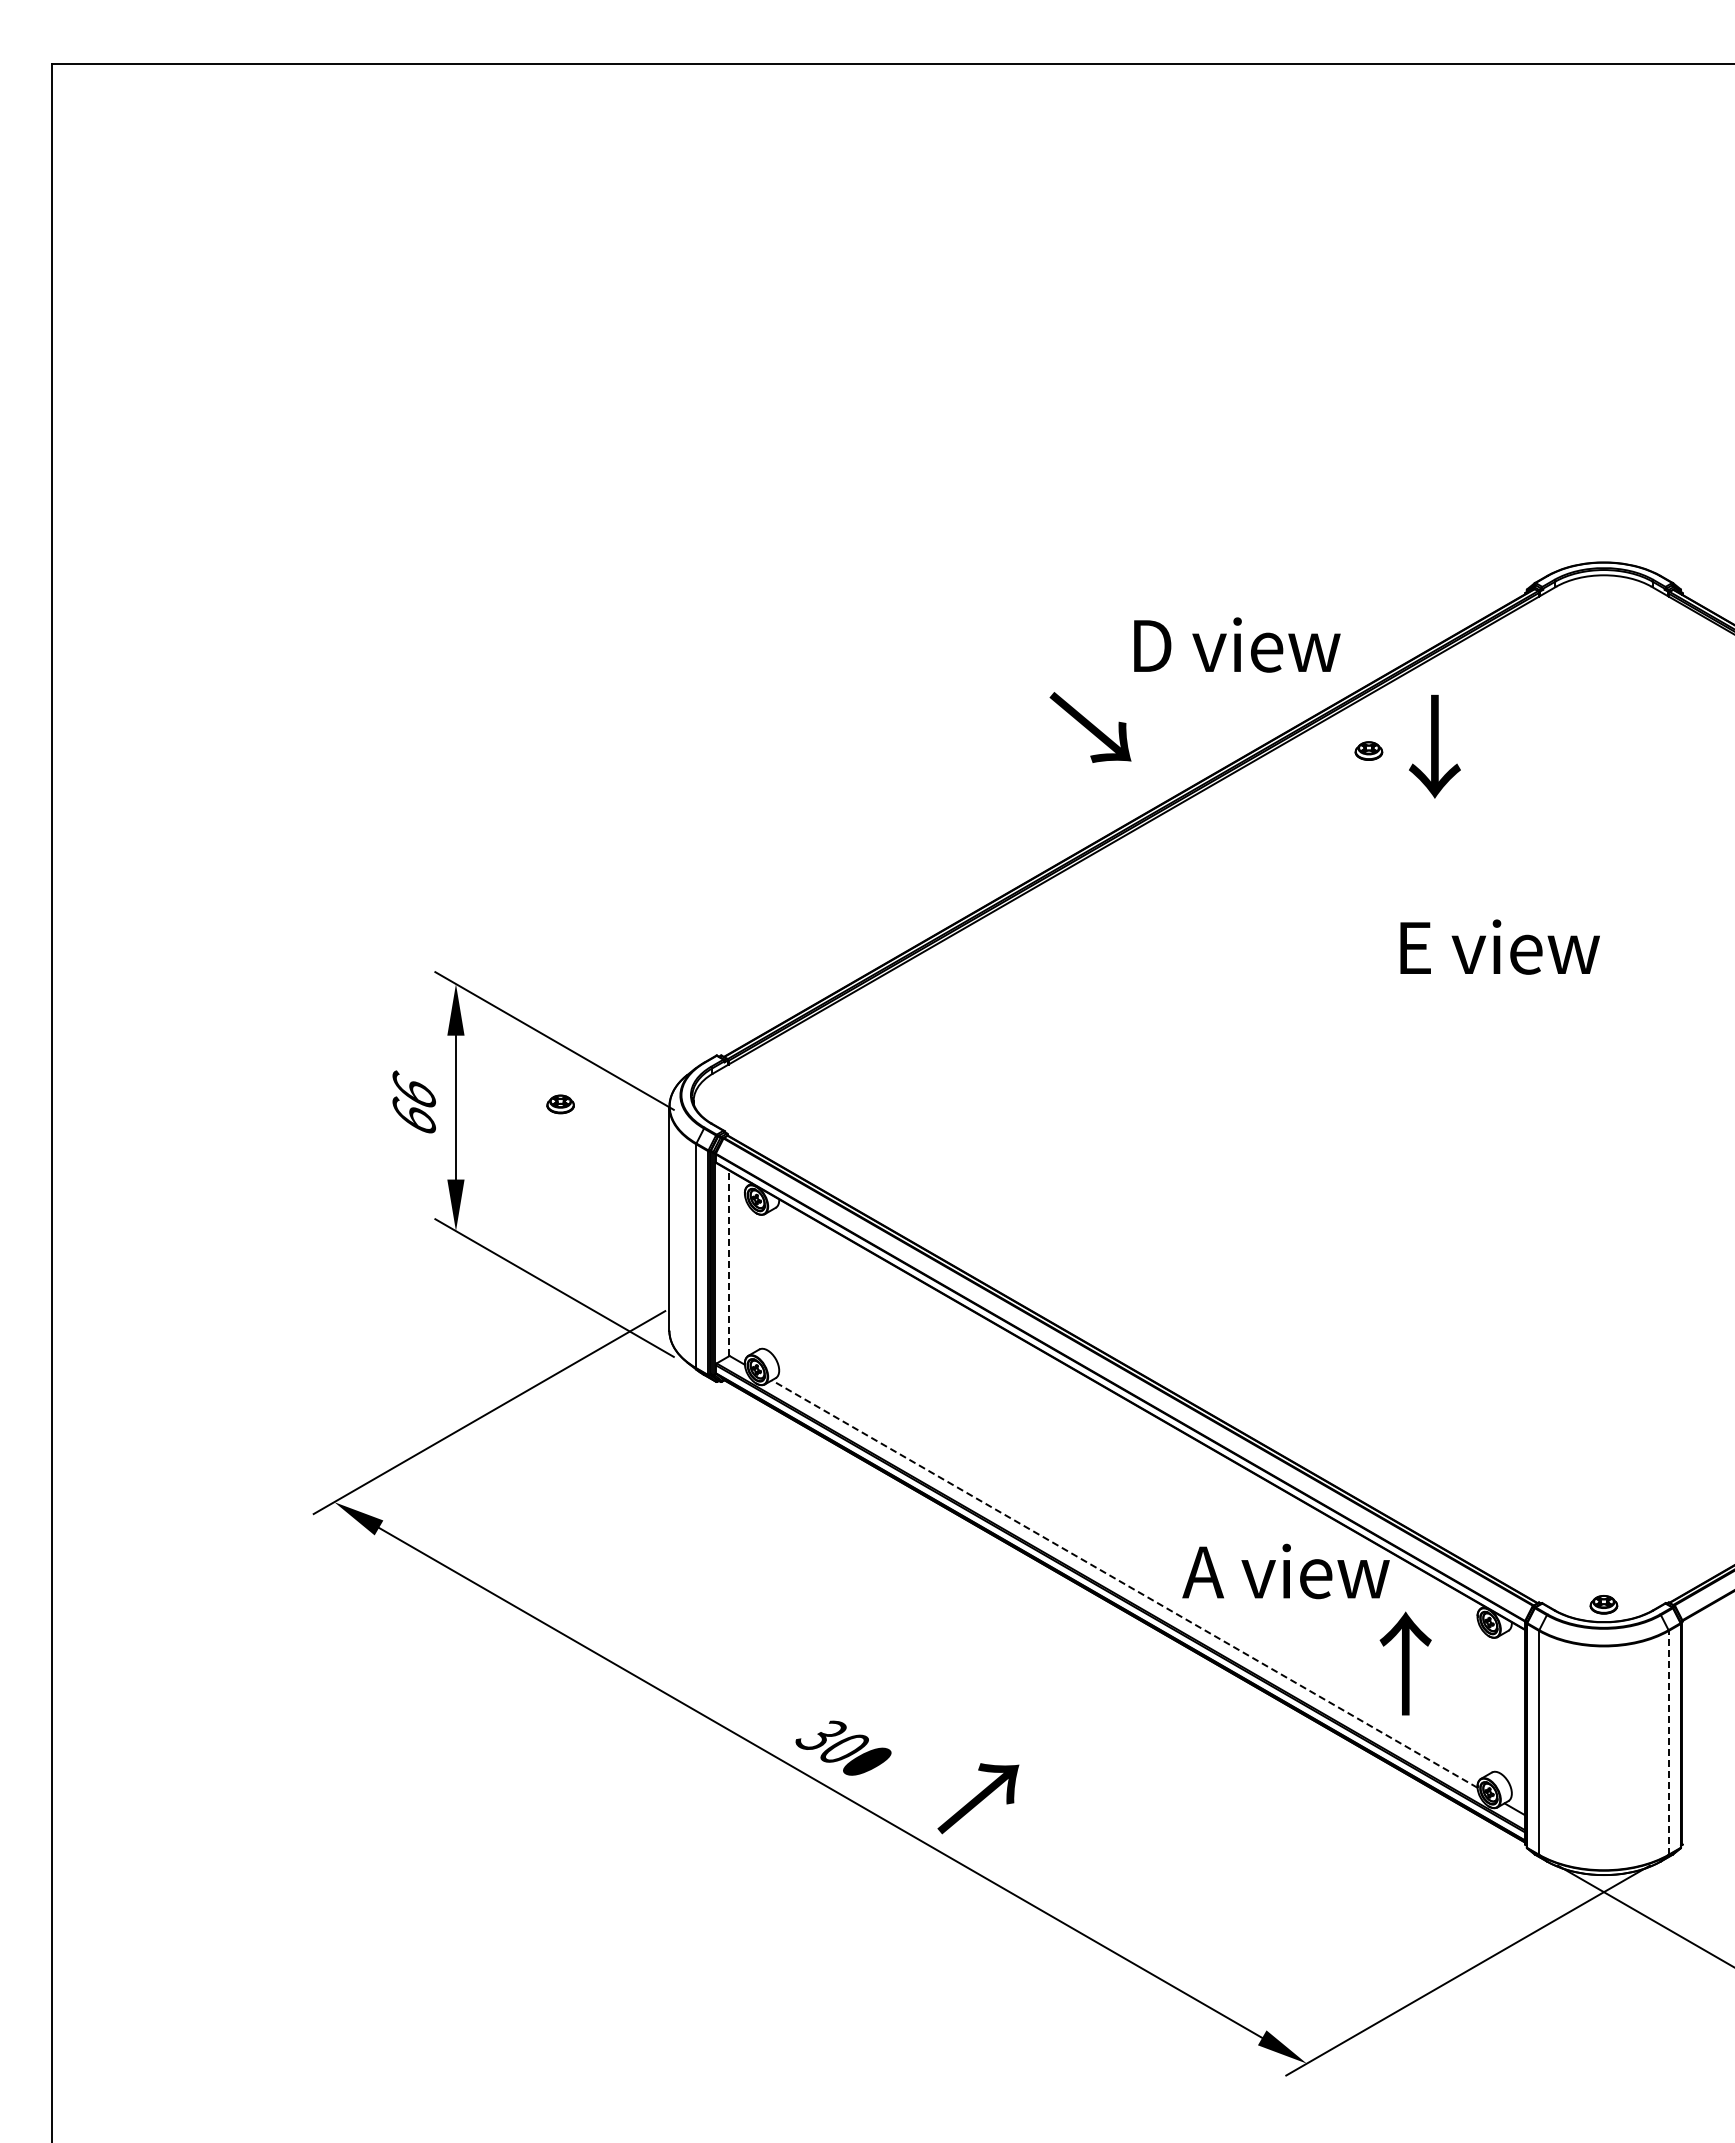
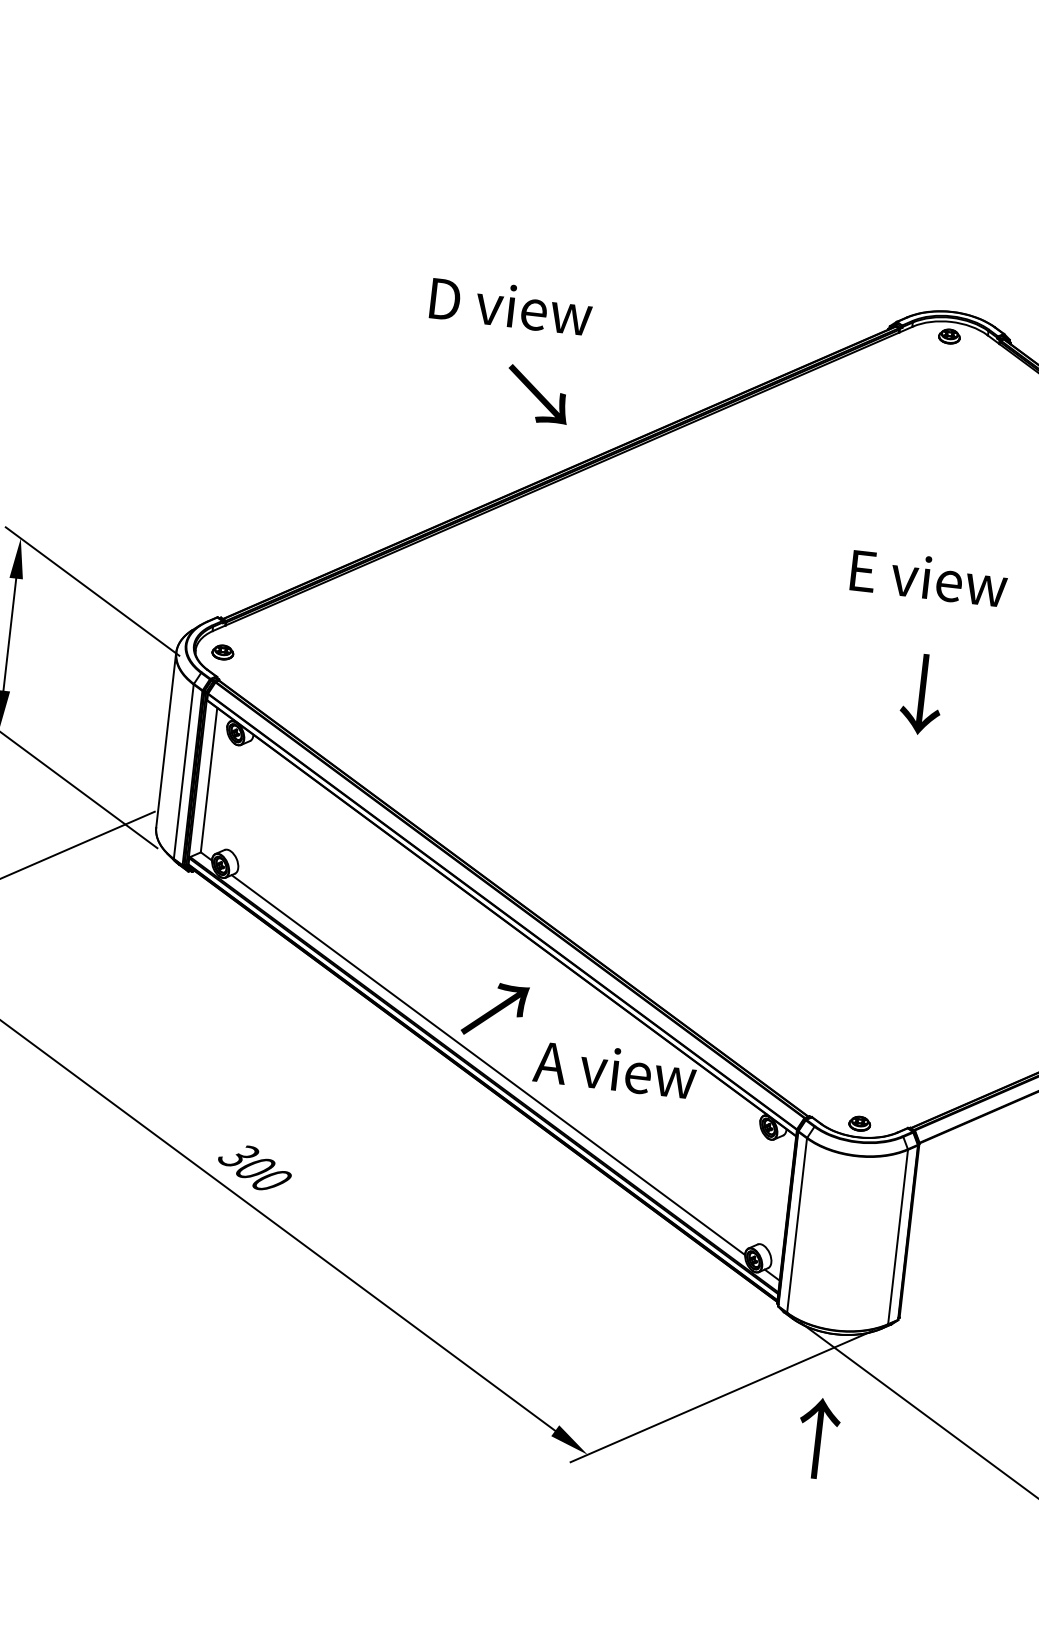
text: (1237, 644) -> (511, 305), moved
text: (1434, 746) -> (921, 694), moved
part: (1368, 750) -> (949, 336), moved
text: (1499, 946) -> (928, 577), moved
part: (560, 1104) -> (222, 652), moved
line: (729, 1263) -> (209, 780), dashed -> solid
line: (1124, 1583) -> (488, 1064), dashed -> solid
text: (1405, 1663) -> (818, 1438), moved
line: (1668, 1742) -> (897, 1236), dashed -> solid
text: (978, 1798) -> (495, 1010), moved

